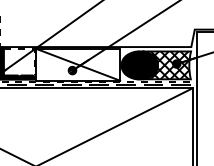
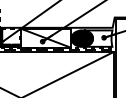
hatch: (168, 65) -> (99, 38), removed

